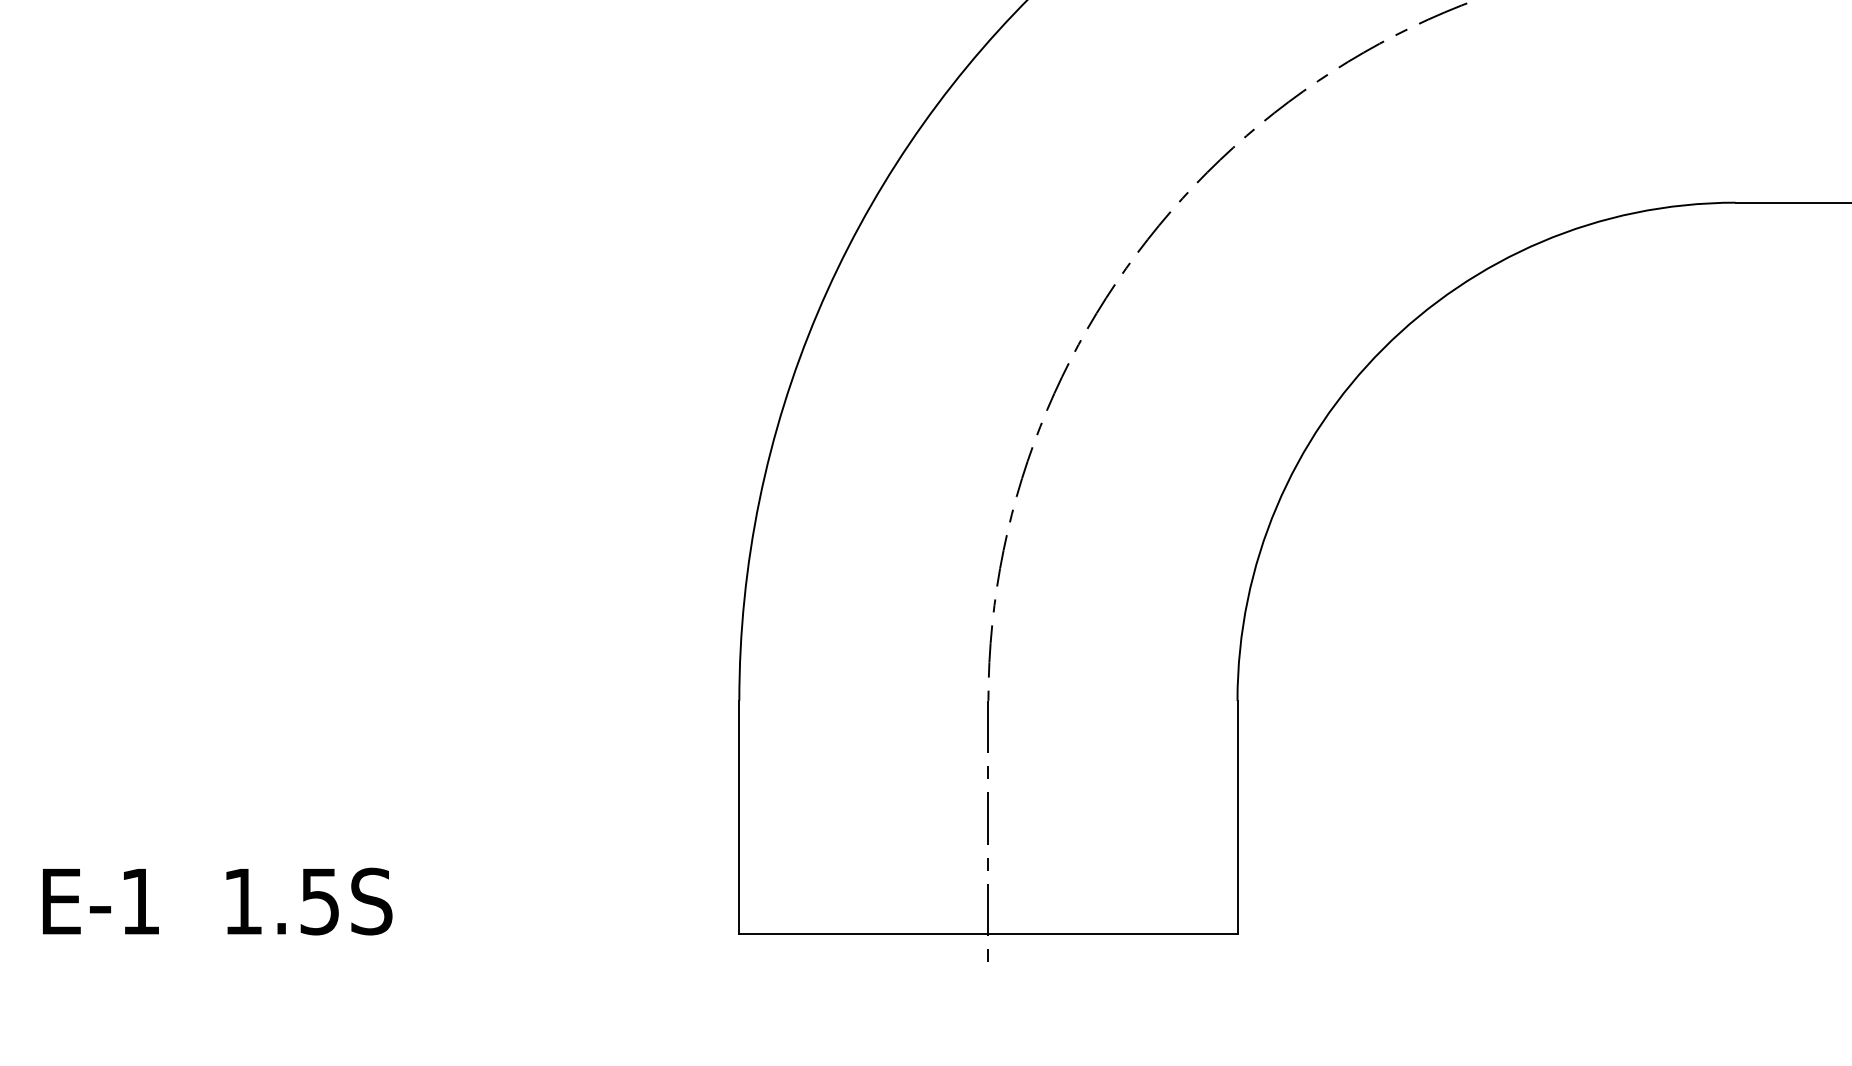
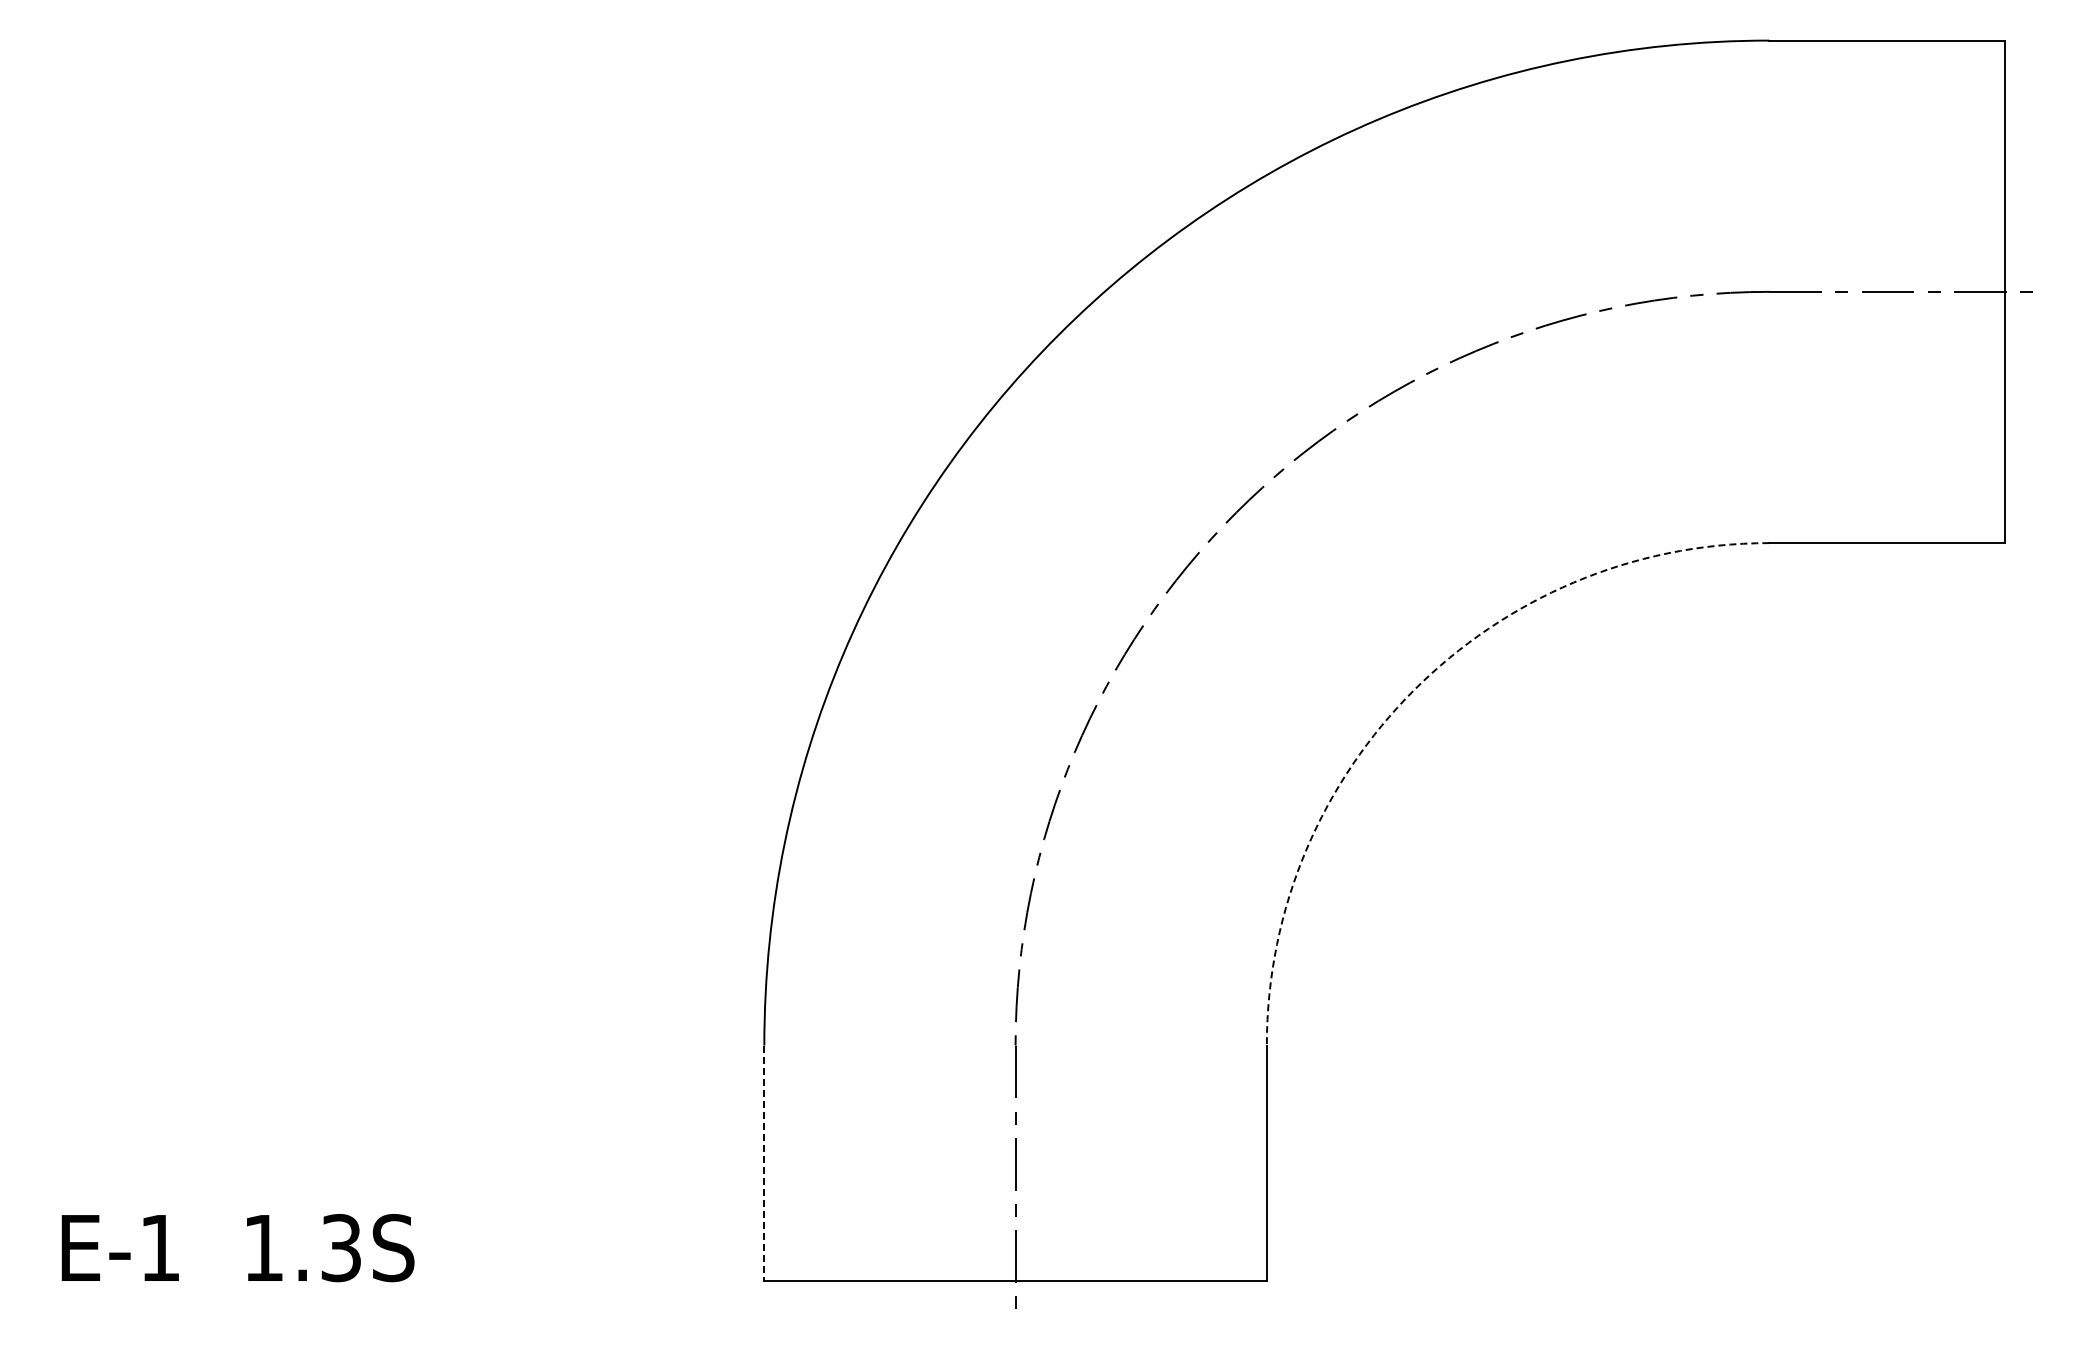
arc: (1383, 348) -> (1414, 690), solid -> dashed
line: (739, 817) -> (764, 1163), solid -> dashed
text: (320, 901) -> (341, 1247), 1.5S -> 1.3S

